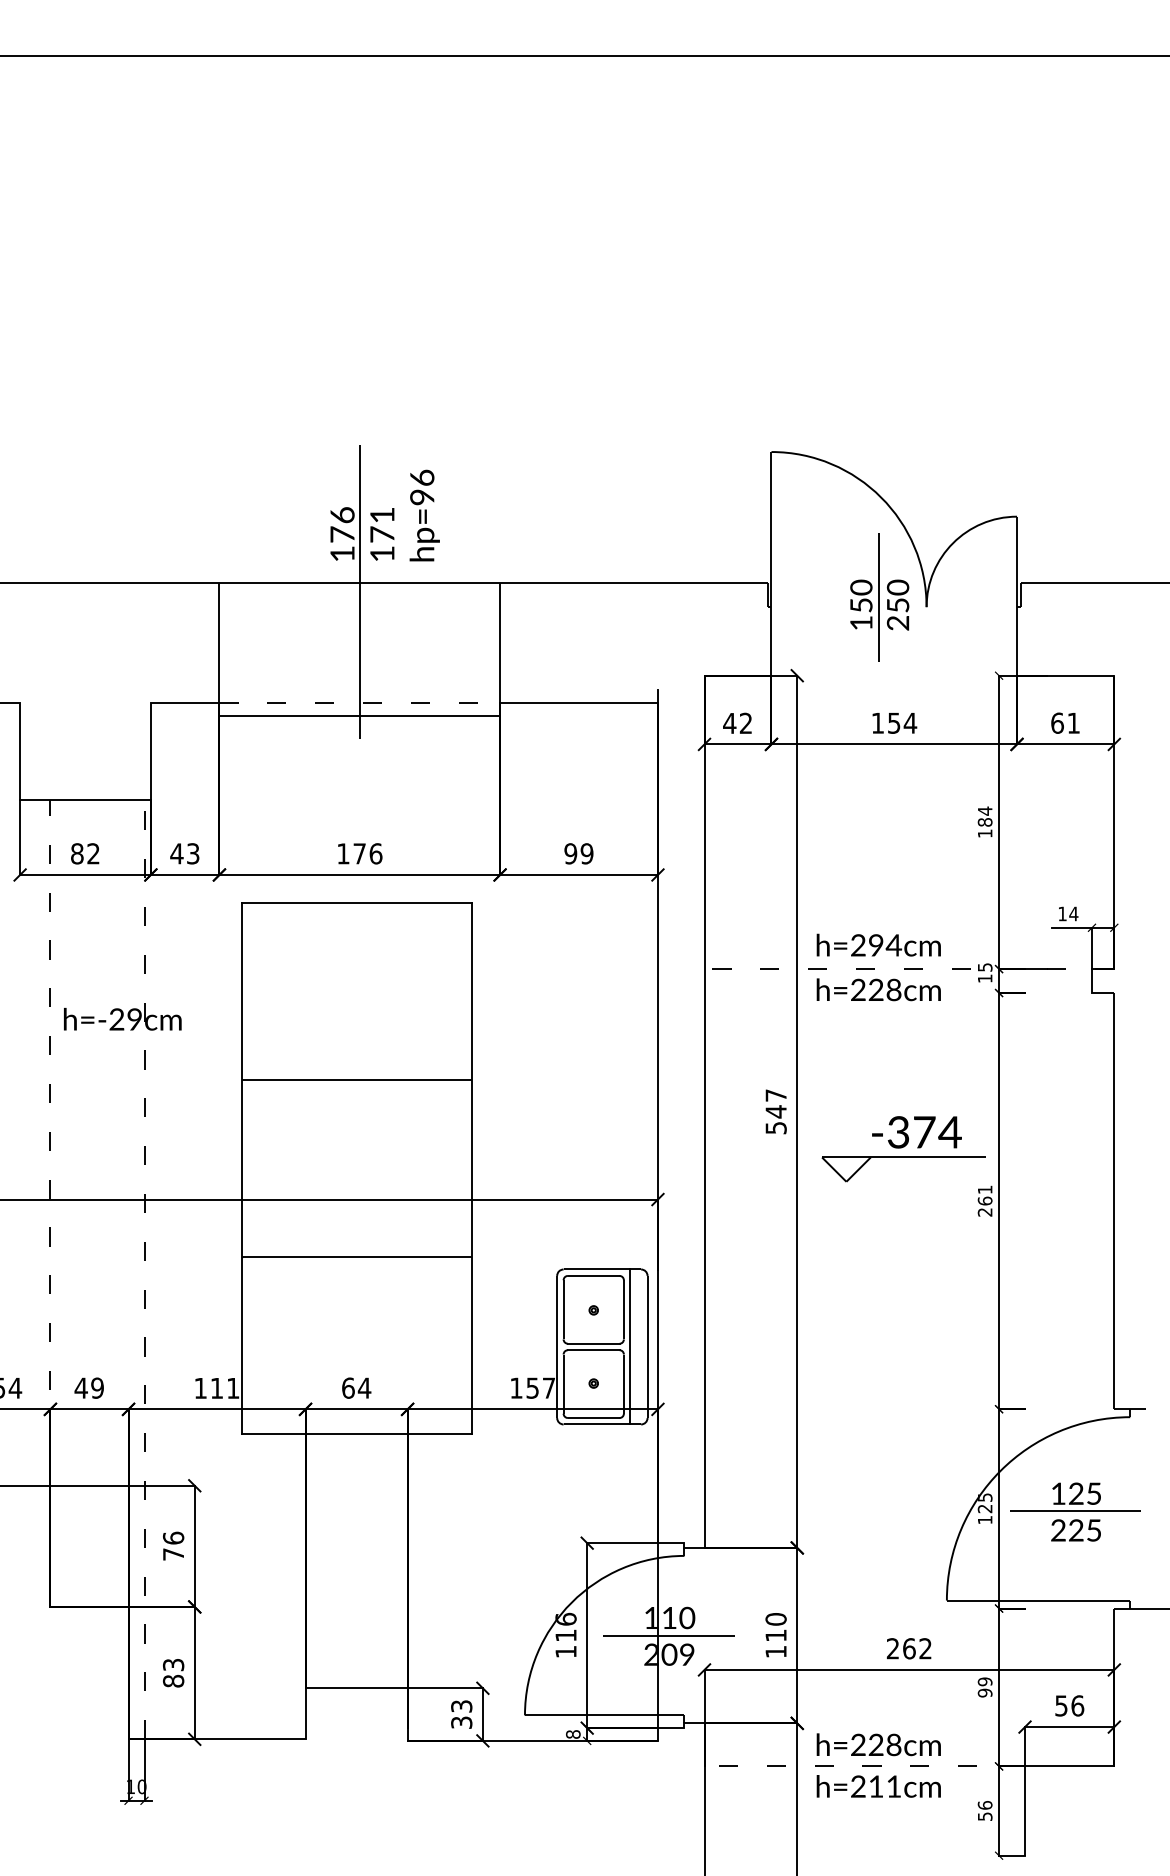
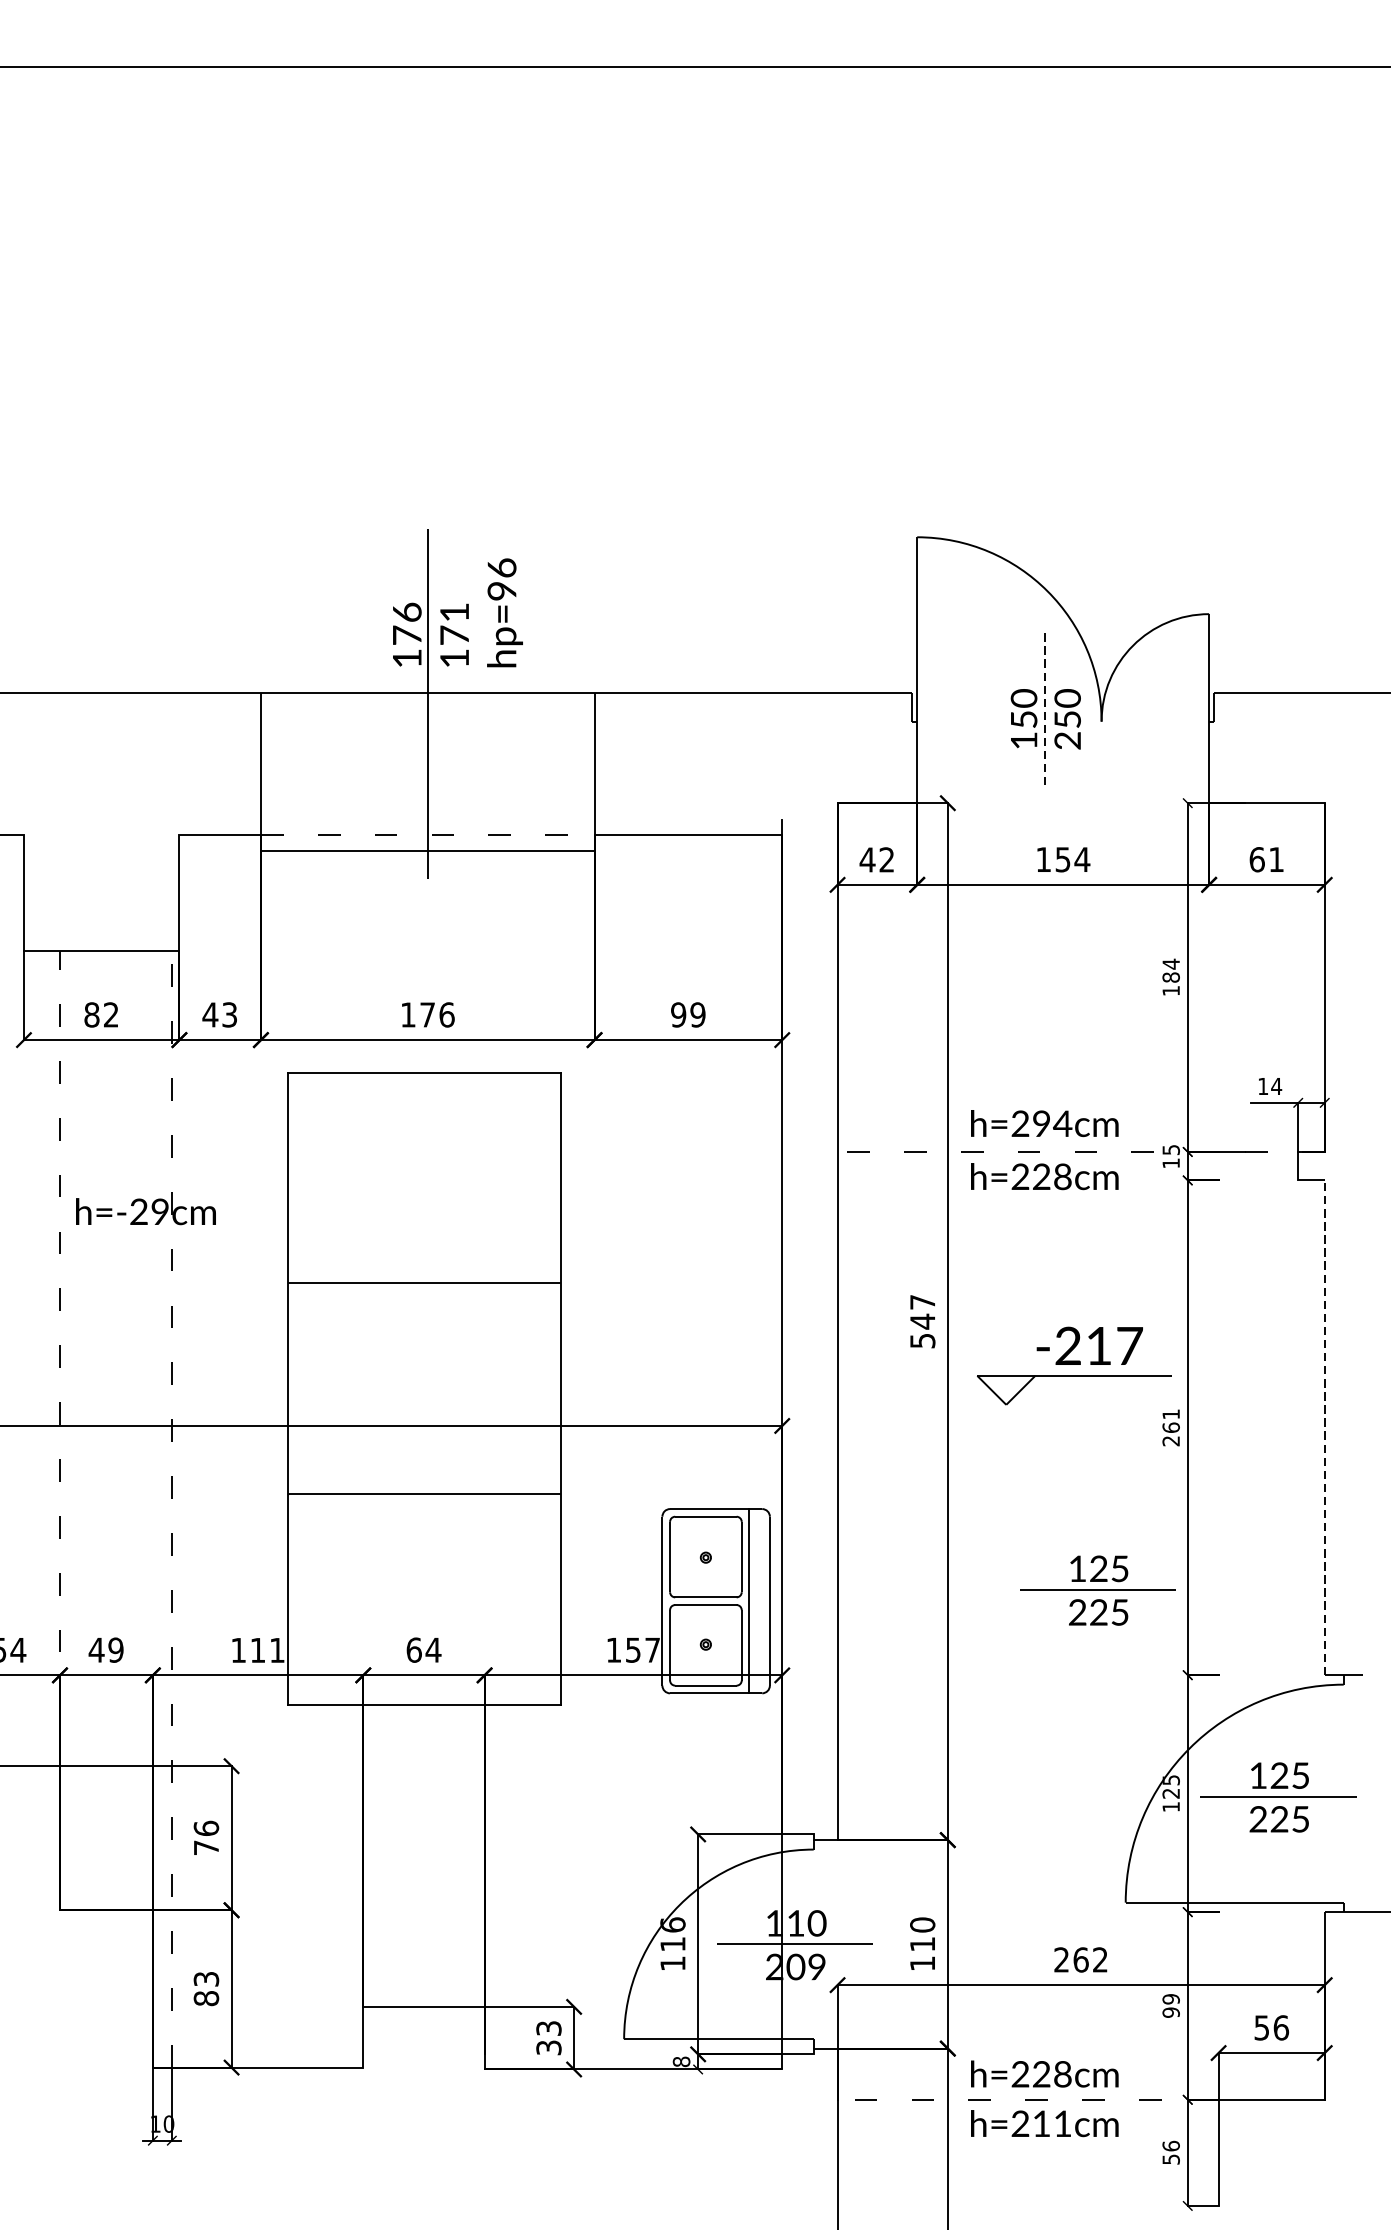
line: (879, 597) -> (1045, 710), solid -> dashed
text: (924, 1132) -> (1099, 1346), -374 -> -217
line: (1114, 1200) -> (1324, 1427), solid -> dashed
part: (923, 1337) -> (1097, 1589), added

